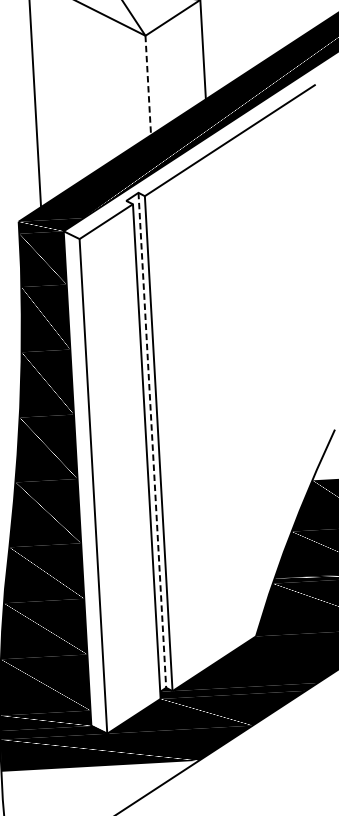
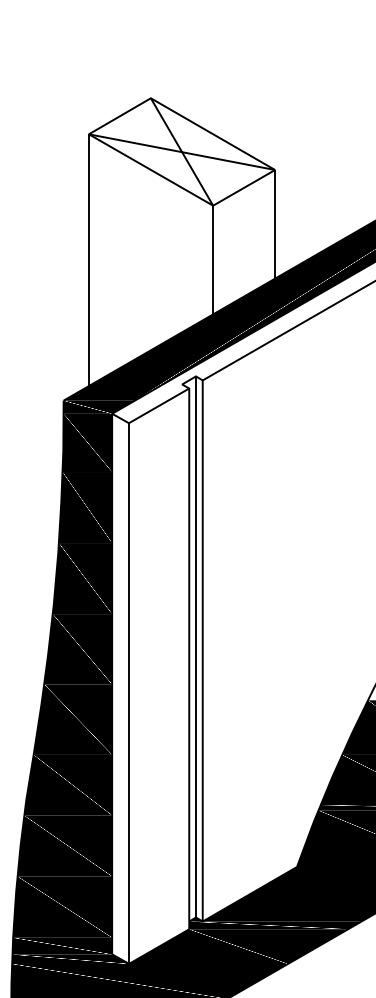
line: (148, 85) -> (213, 260), dashed -> solid
line: (151, 439) -> (195, 646), dashed -> solid

